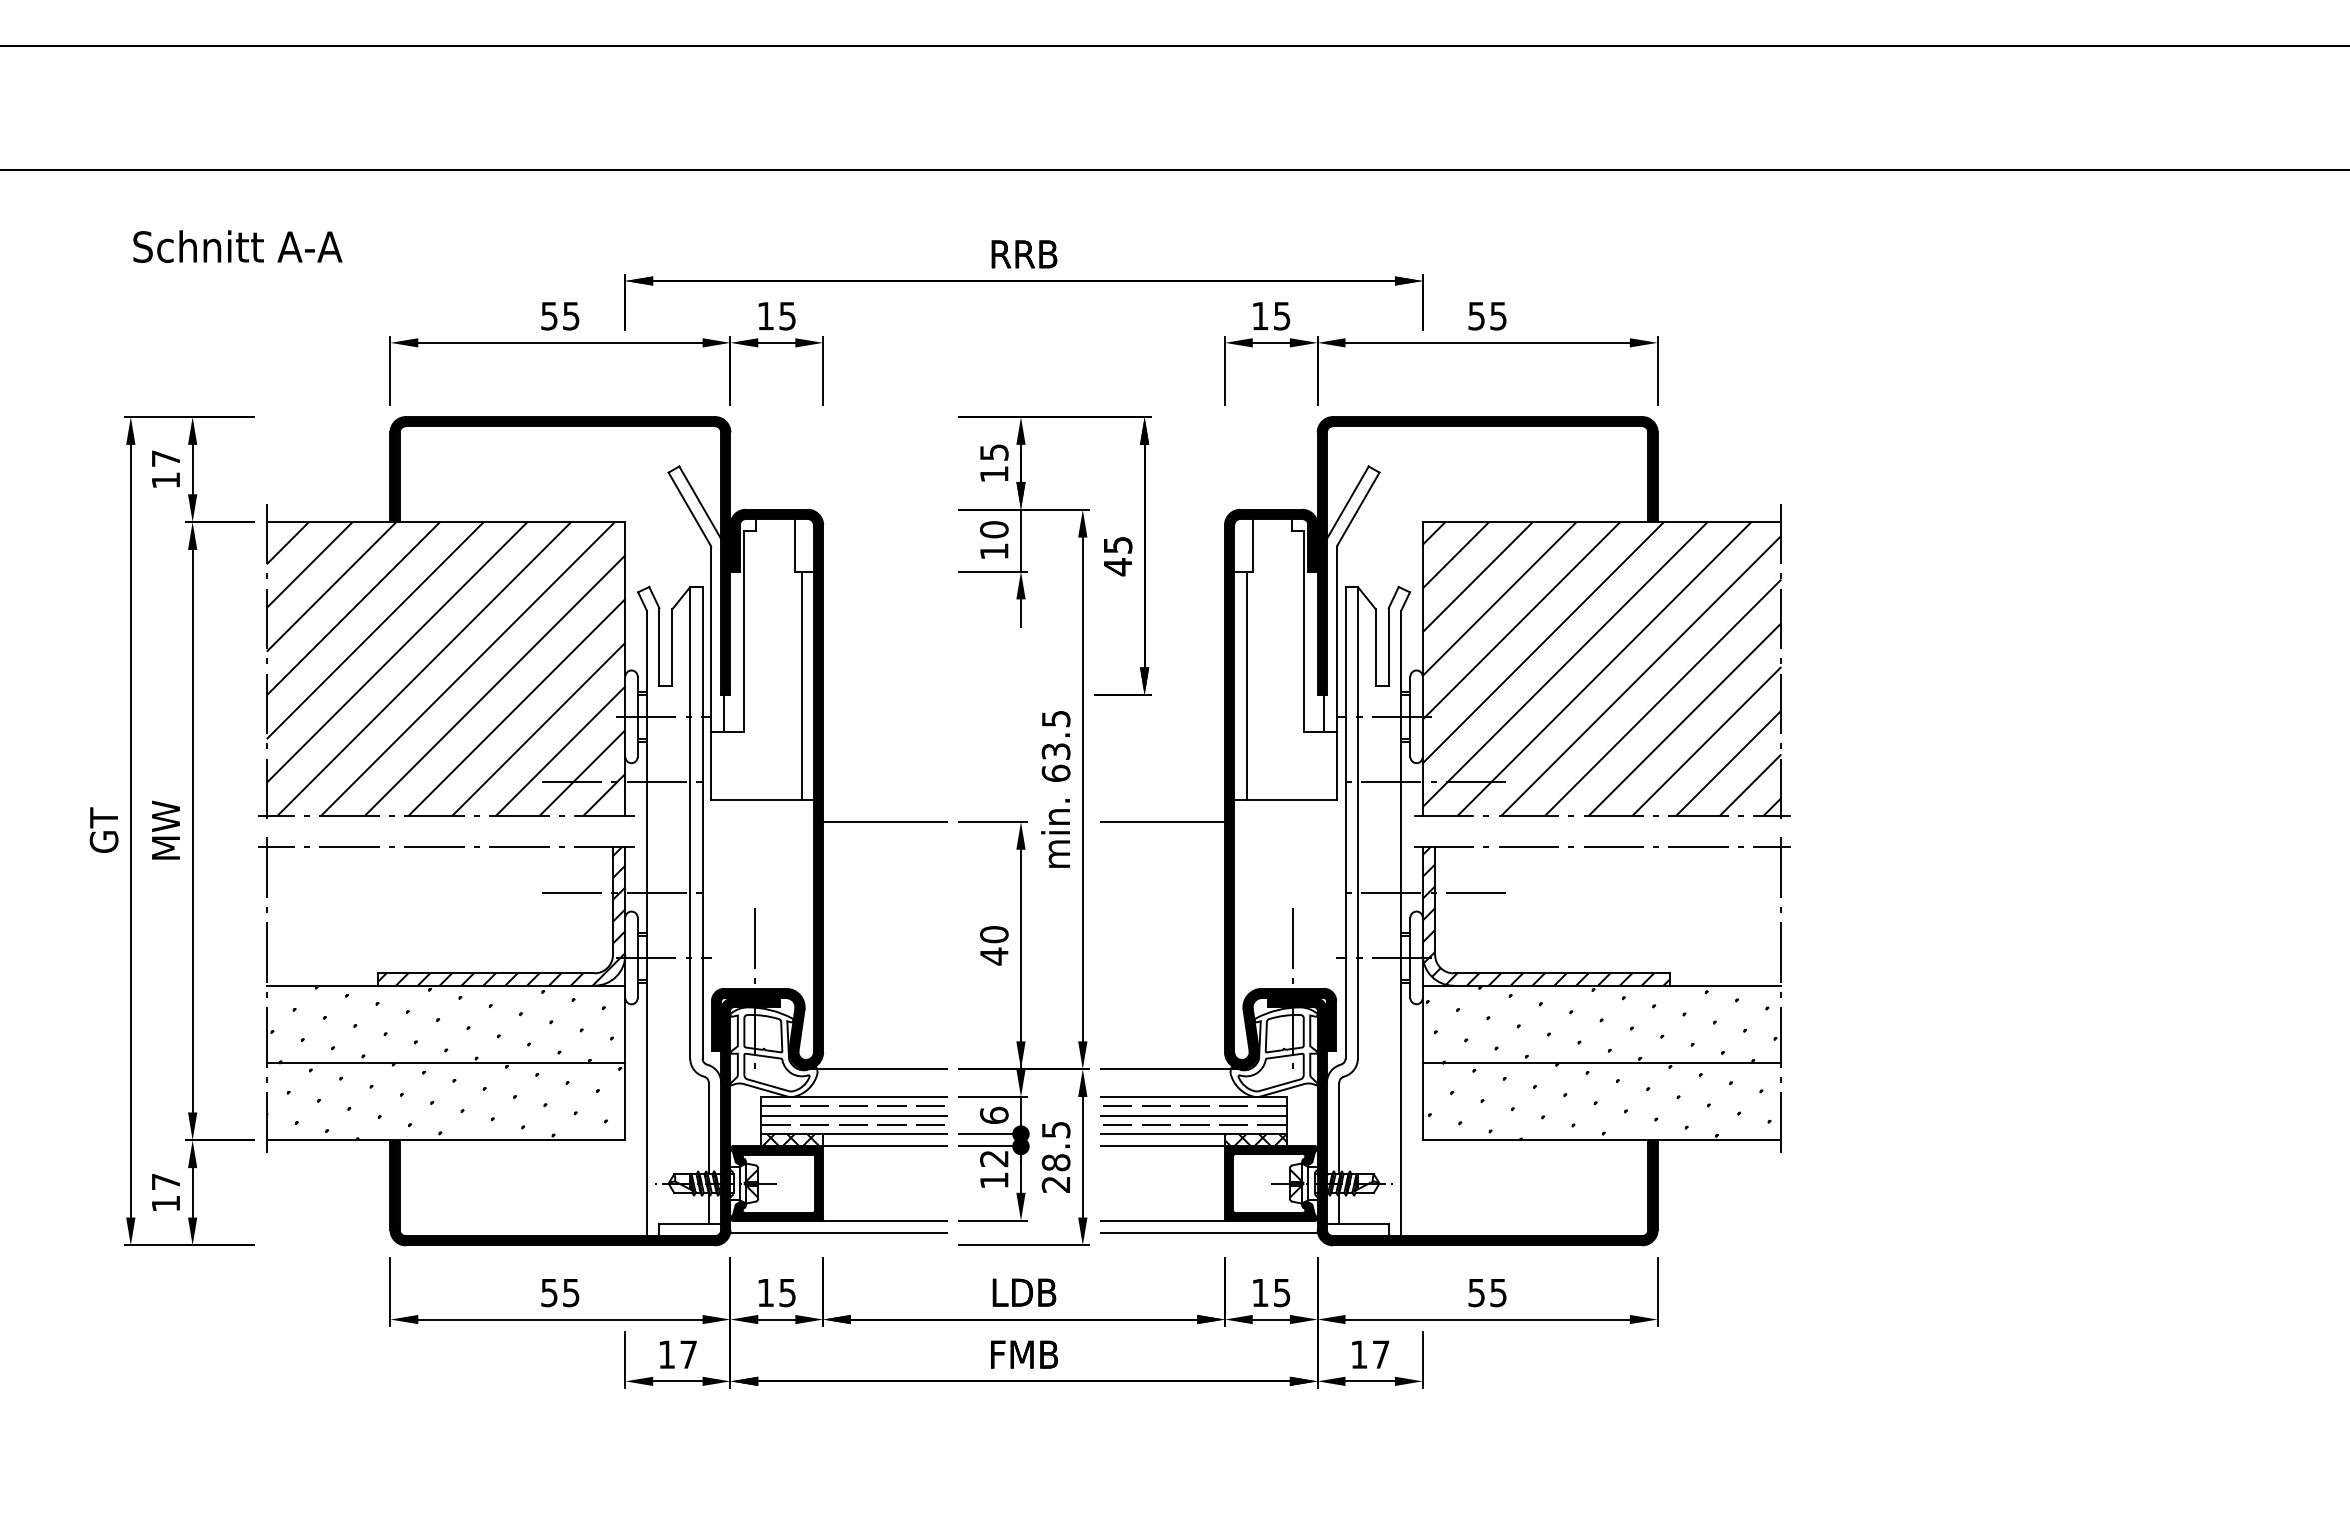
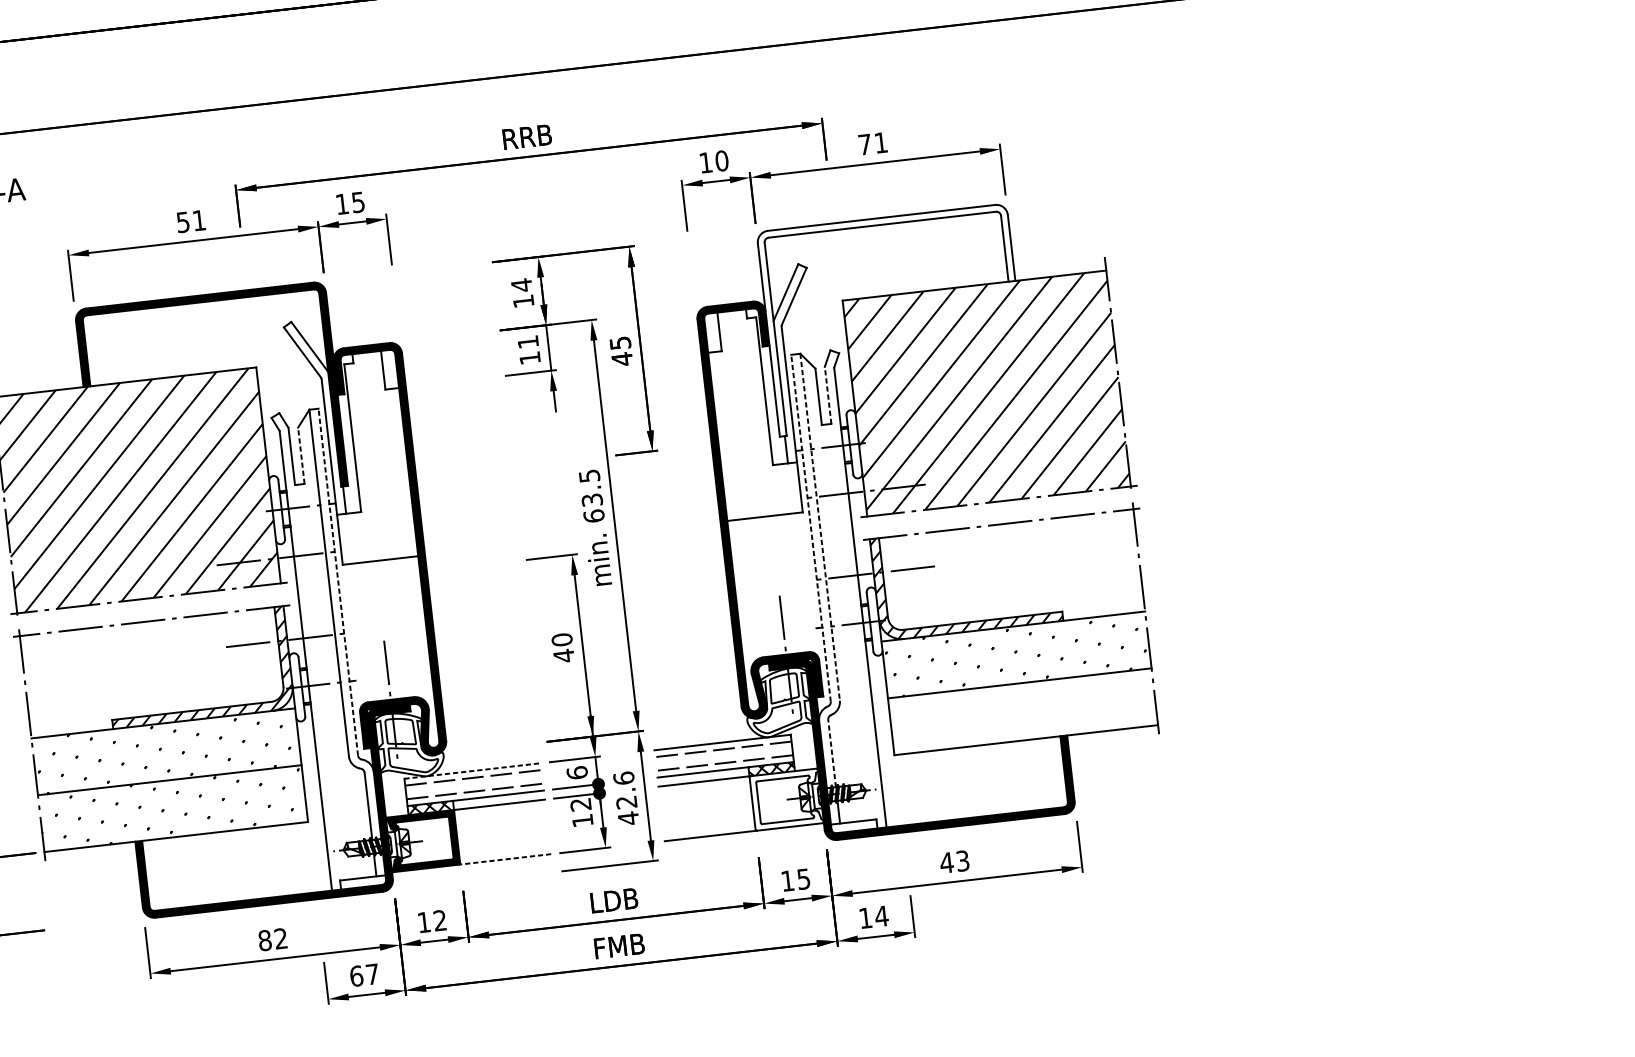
text: (1281, 315) -> (721, 160), 15 -> 10
text: (571, 316) -> (199, 220), 55 -> 51
text: (1487, 316) -> (873, 144), 55 -> 71
text: (994, 452) -> (521, 285), 15 -> 14
text: (994, 529) -> (528, 341), 10 -> 11
fill: (1487, 556) -> (893, 320), removed
line: (672, 647) -> (301, 455), solid -> dashed
line: (1388, 647) -> (827, 395), solid -> dashed
line: (801, 685) -> (399, 472), removed
line: (1246, 685) -> (726, 435), removed
line: (884, 821) -> (471, 565), removed
line: (1162, 821) -> (676, 542), removed
line: (702, 822) -> (338, 581), solid -> dashed
line: (1345, 822) -> (811, 527), solid -> dashed
line: (1357, 822) -> (819, 526), solid -> dashed
line: (876, 1069) -> (486, 748), removed
line: (1171, 1069) -> (703, 724), removed
line: (854, 1097) -> (472, 771), solid -> dashed
hatch: (1596, 1101) -> (1018, 712), removed
line: (853, 1115) -> (473, 784), removed
line: (1193, 1115) -> (723, 756), removed
line: (1339, 1128) -> (832, 753), solid -> dashed
text: (1055, 1157) -> (625, 798), 28.5 -> 42.6
fill: (1270, 1183) -> (786, 799), removed
line: (884, 1220) -> (505, 859), solid -> dashed
line: (838, 1233) -> (472, 872), removed
line: (1209, 1233) -> (745, 841), removed
text: (560, 1292) -> (273, 939), 55 -> 82
text: (787, 1292) -> (440, 920), 15 -> 12
text: (1486, 1292) -> (954, 861), 55 -> 43
text: (666, 1354) -> (356, 976), 17 -> 67
text: (1381, 1354) -> (882, 916), 17 -> 14

